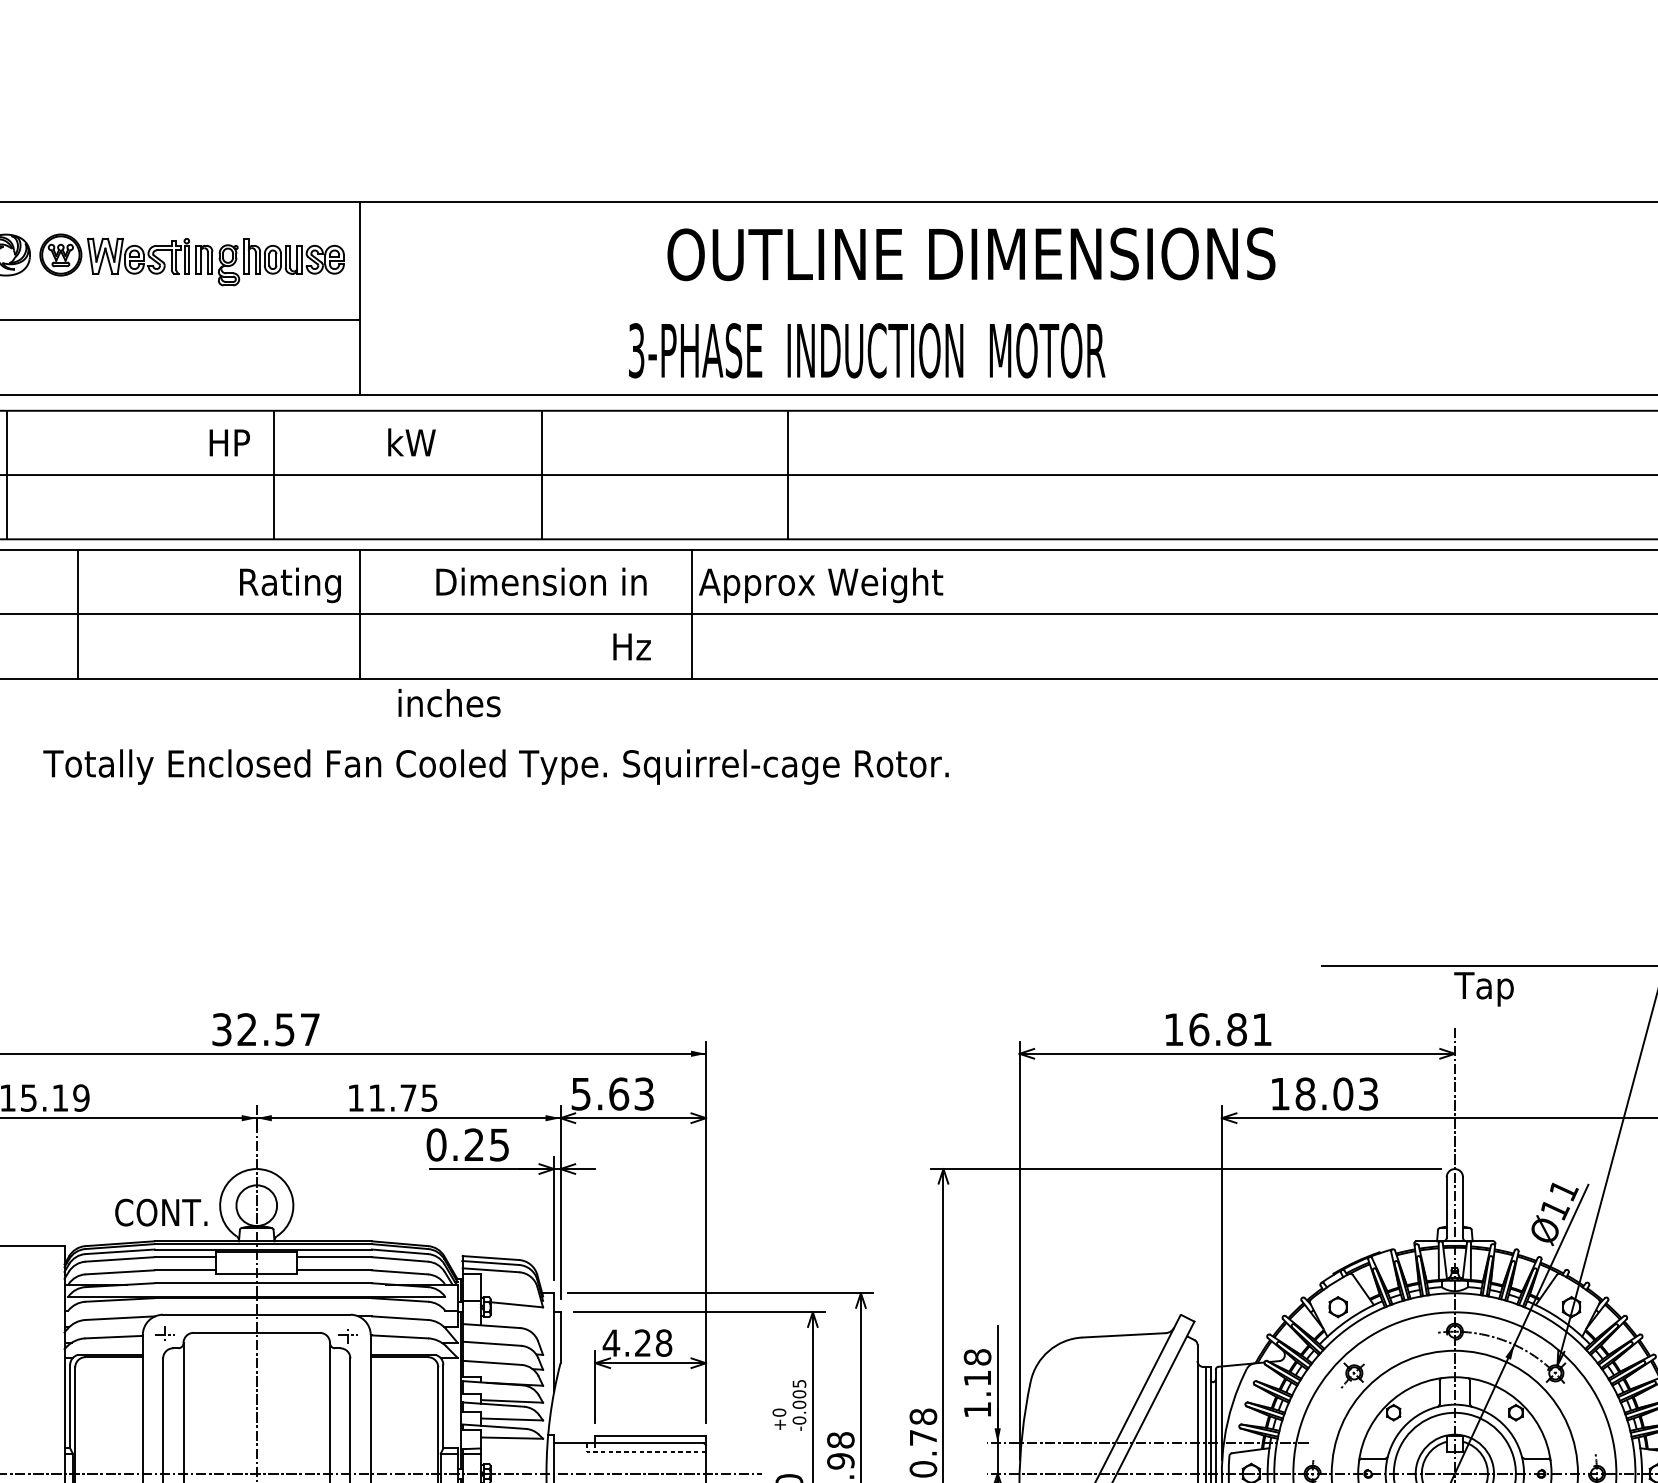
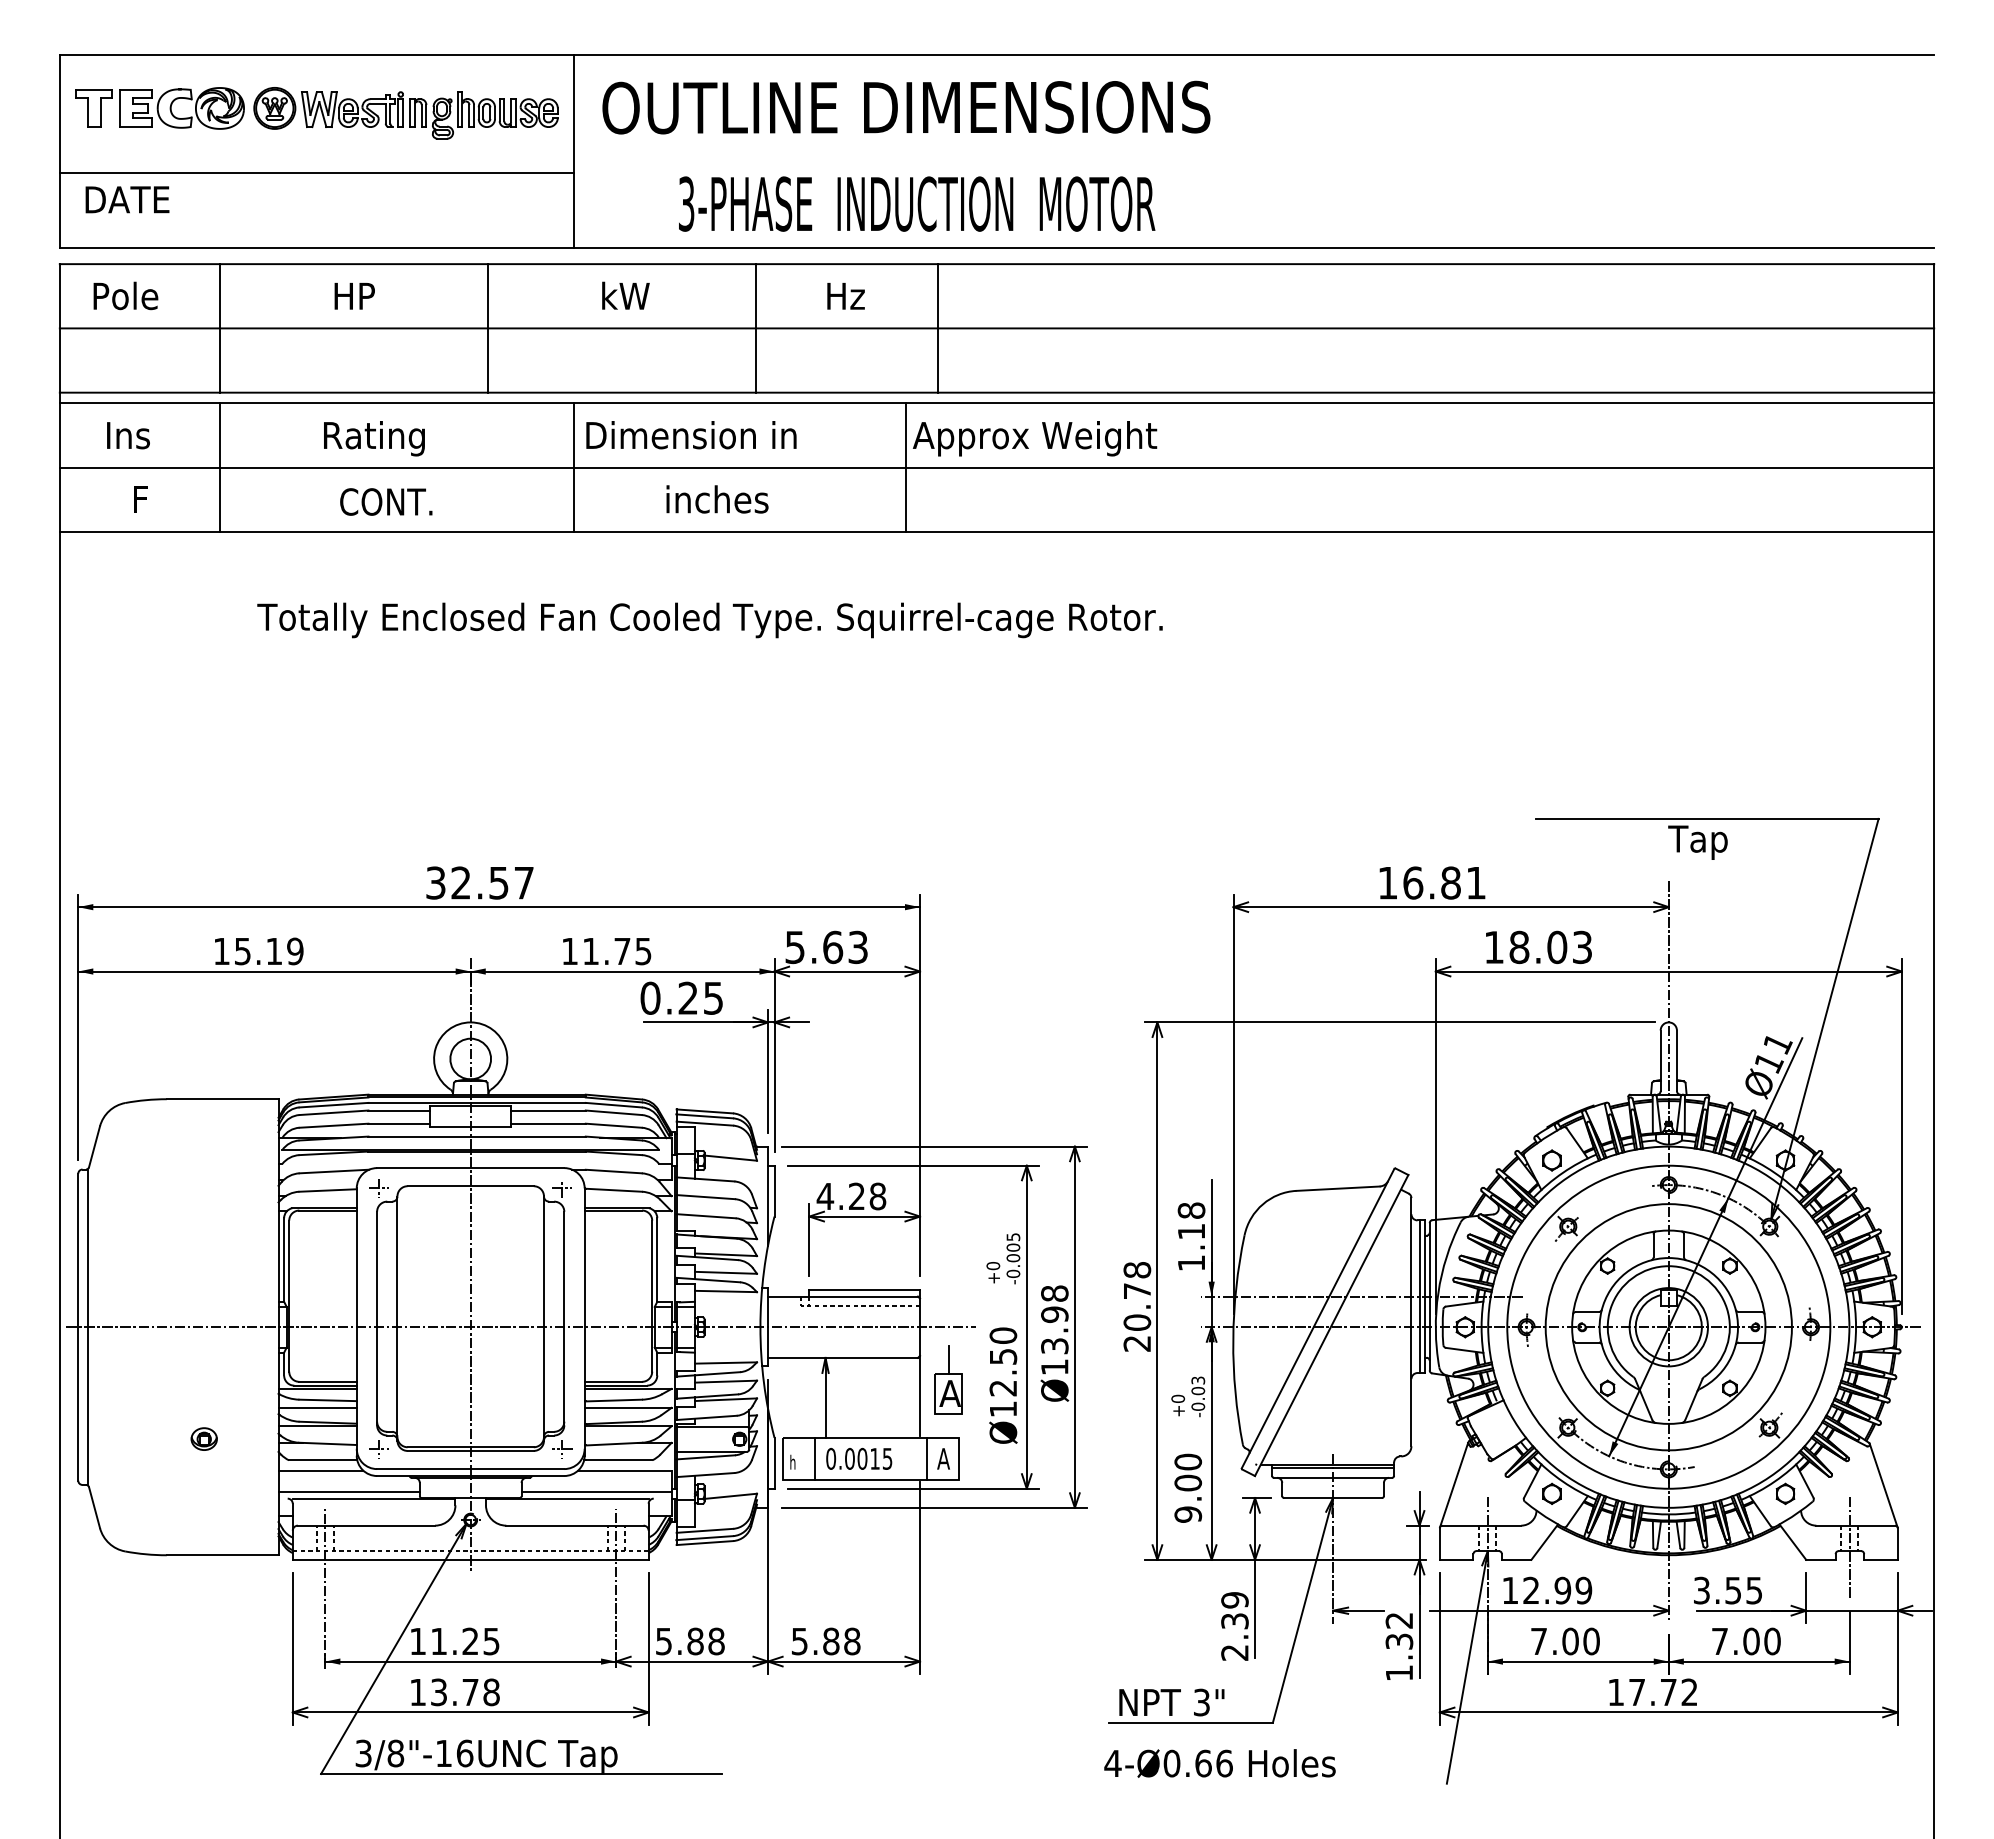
text: (971, 254) -> (906, 107), moved
text: (867, 350) -> (917, 203), moved
text: (229, 443) -> (354, 296), moved
line: (788, 475) -> (938, 328), moved
text: (541, 582) -> (691, 435), moved
text: (290, 585) -> (374, 438), moved
line: (77, 614) -> (220, 467), moved
text: (631, 647) -> (845, 296), moved
text: (449, 703) -> (717, 499), moved
text: (161, 1212) -> (386, 501), moved

